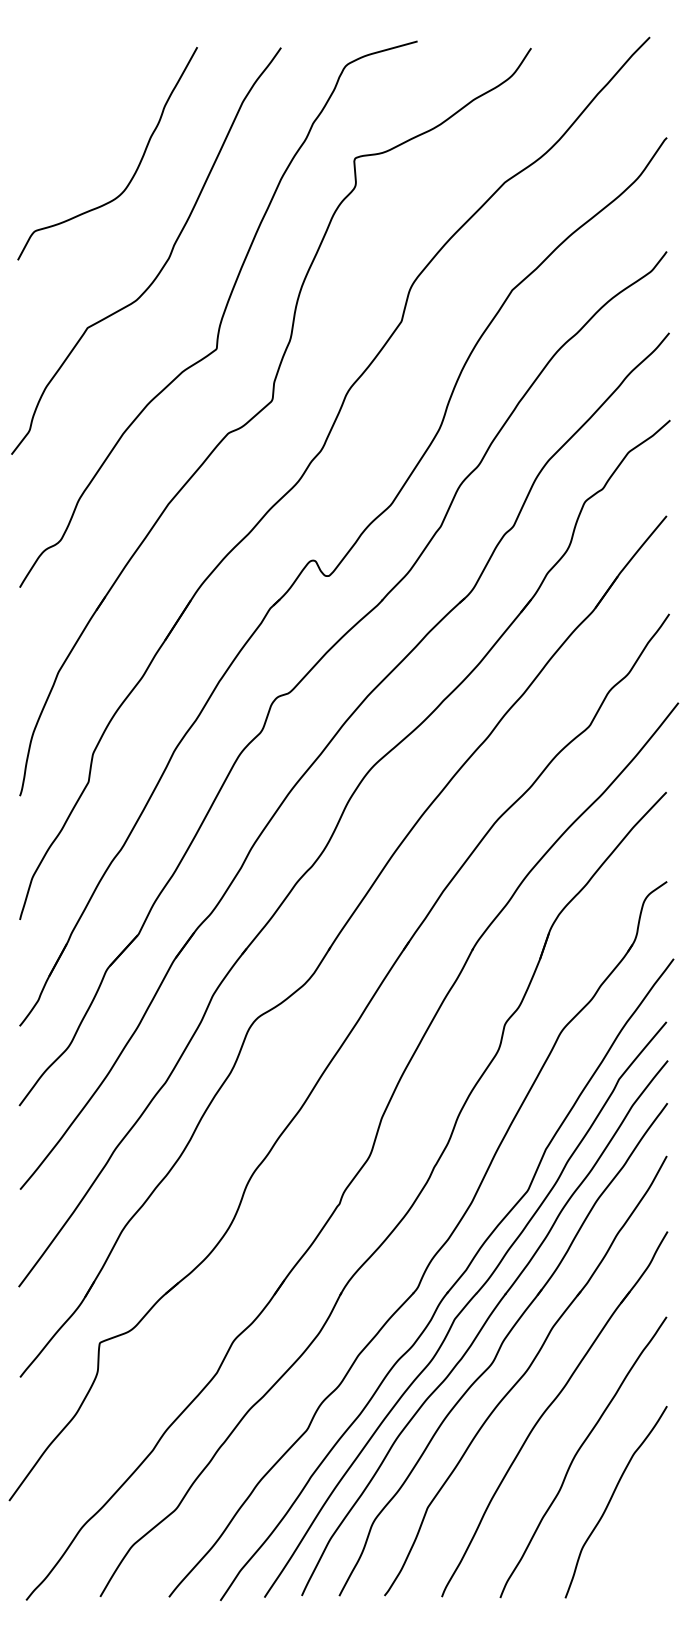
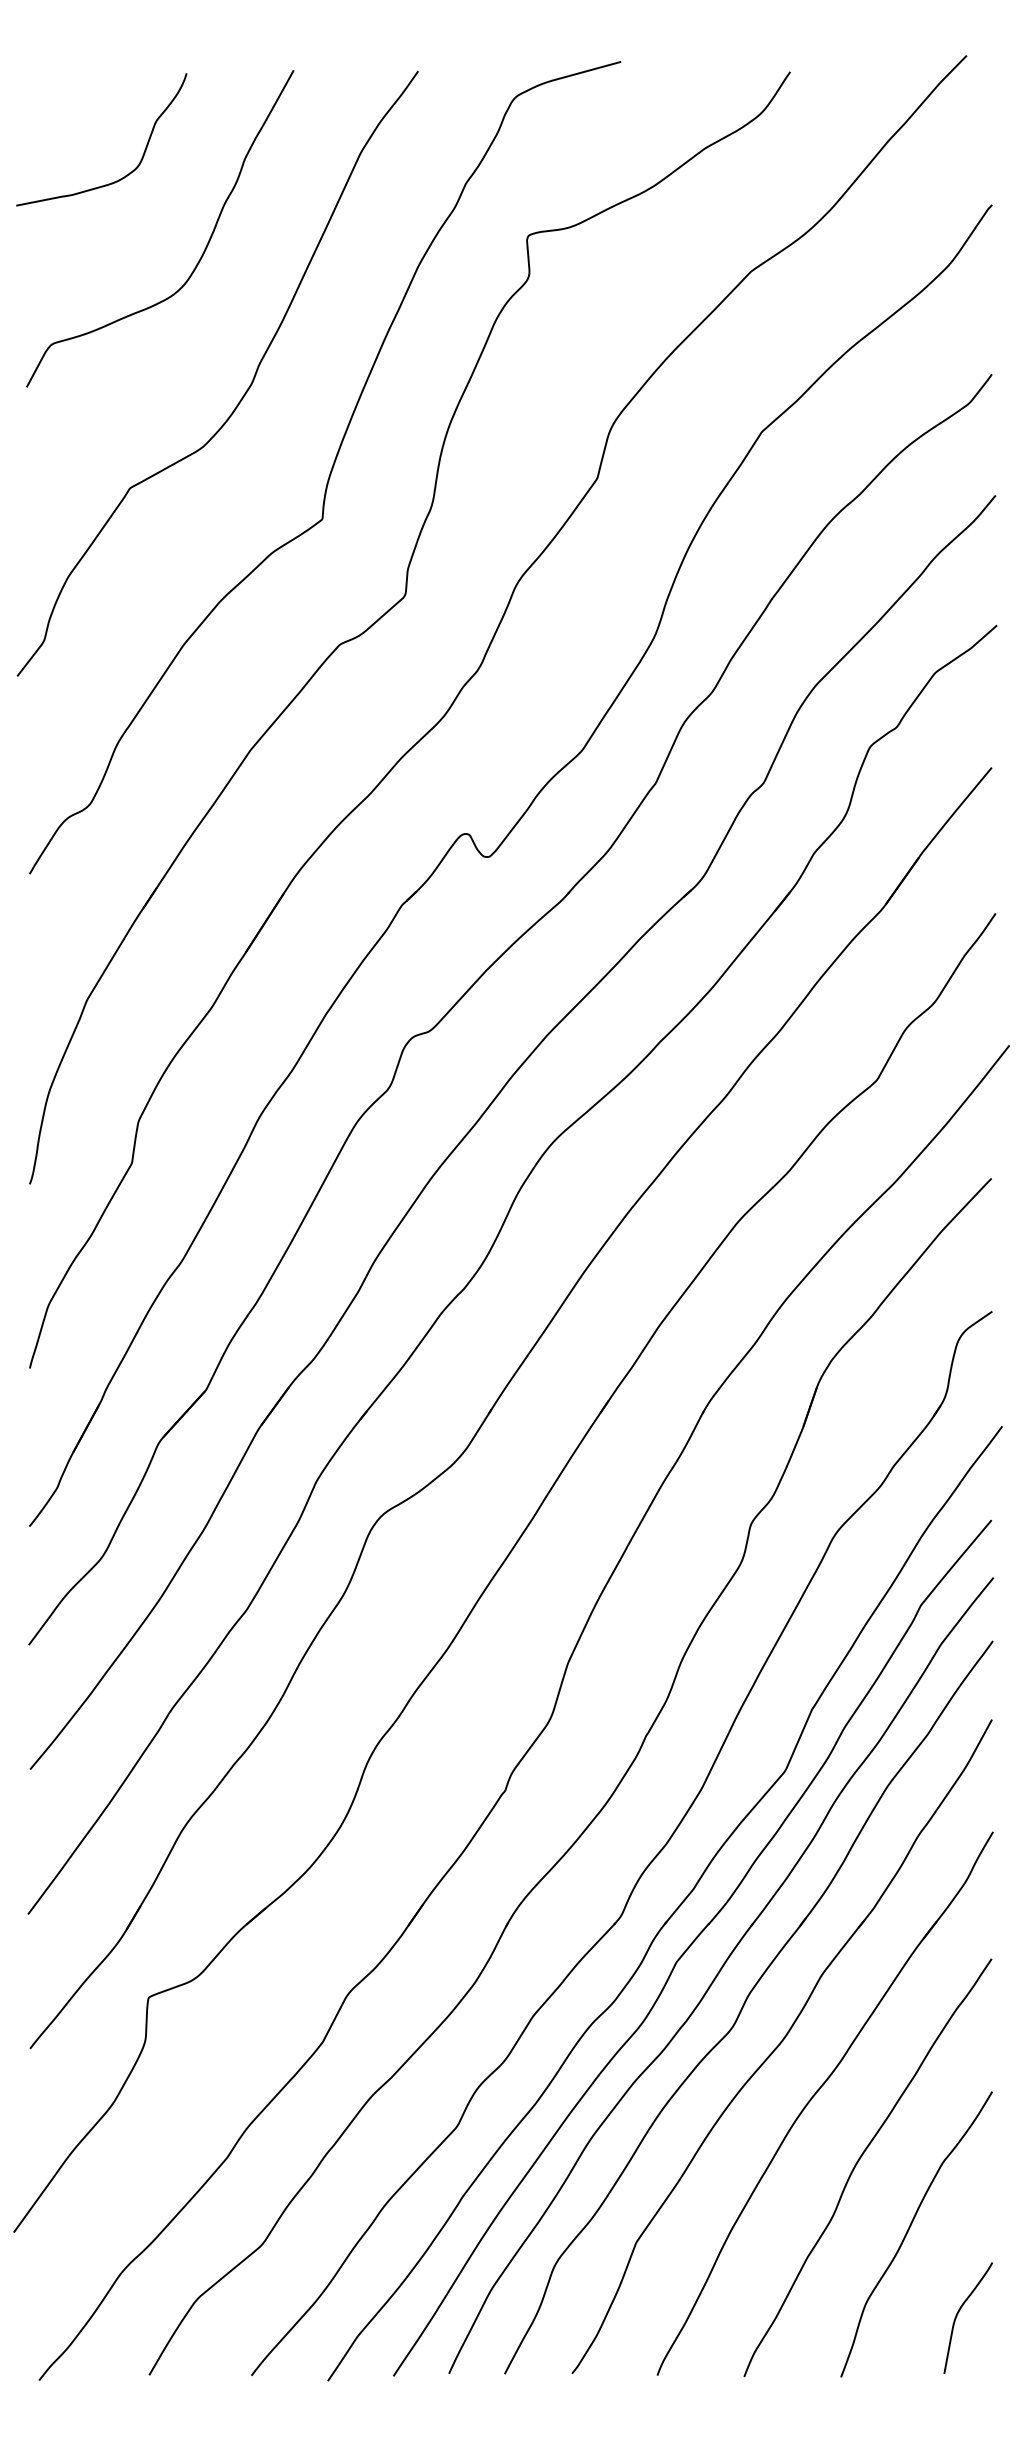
curve: (85, 116) -> (127, 173), added
curve: (644, 1556) -> (958, 2315), added

